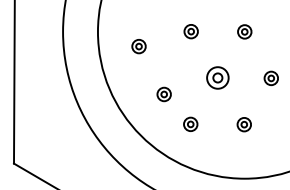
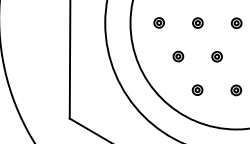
part: (138, 45) -> (158, 22), moved
part: (216, 77) -> (216, 56), size x0.62
part: (164, 94) -> (178, 56), moved

